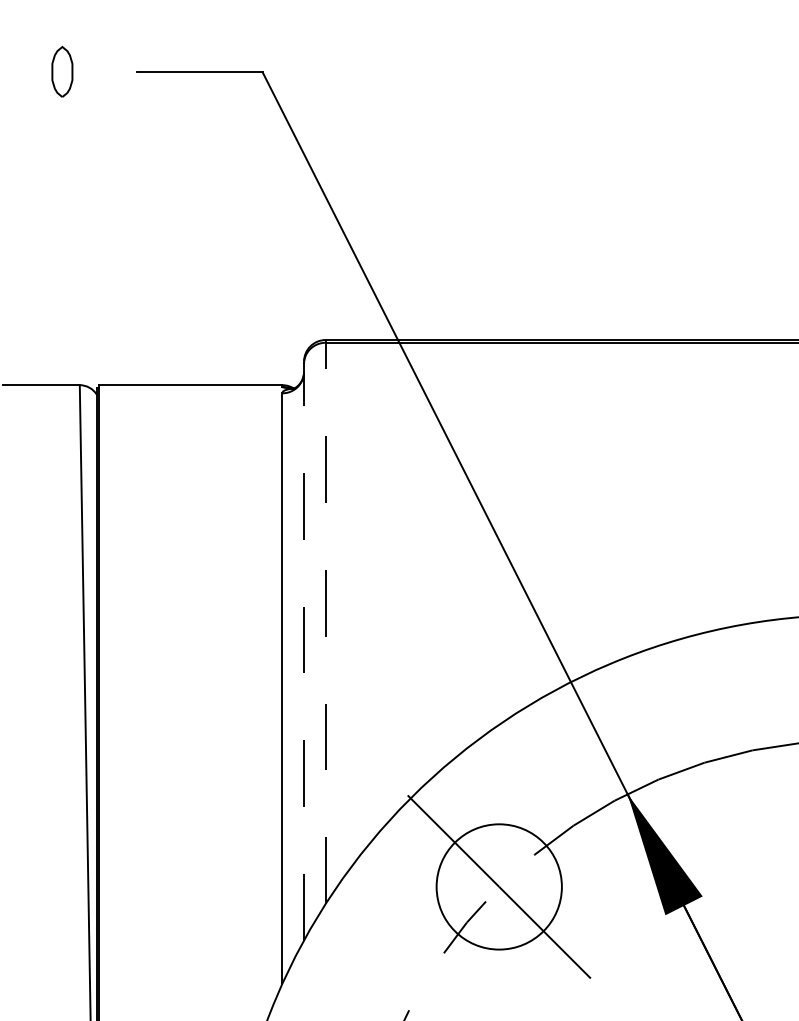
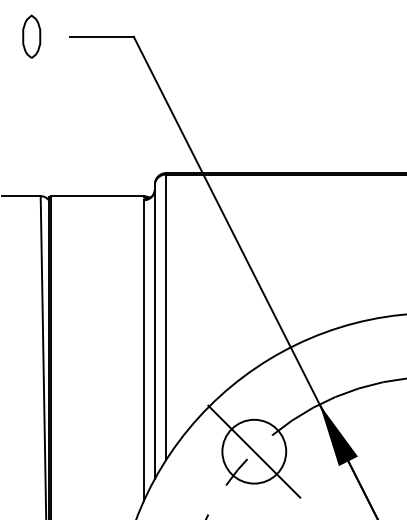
part: (61, 71) -> (31, 36), size x1.67
line: (324, 621) -> (165, 316), dashed -> solid
line: (303, 650) -> (154, 331), dashed -> solid

